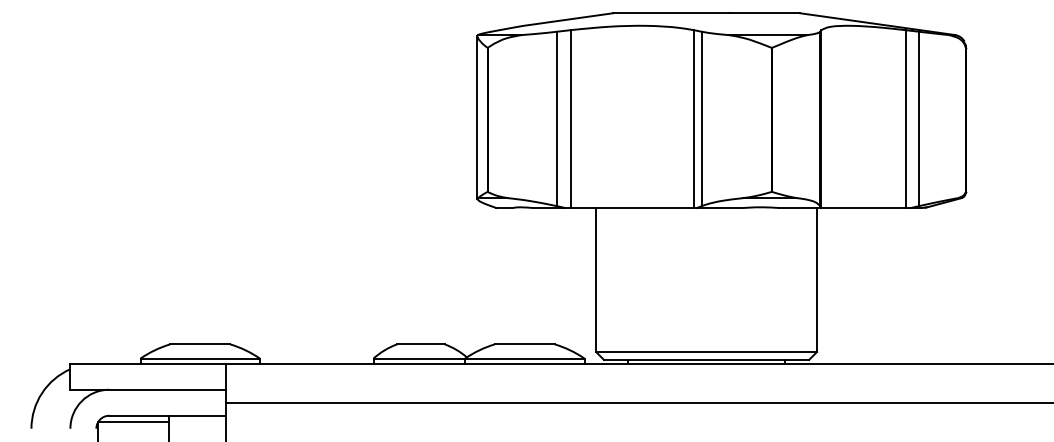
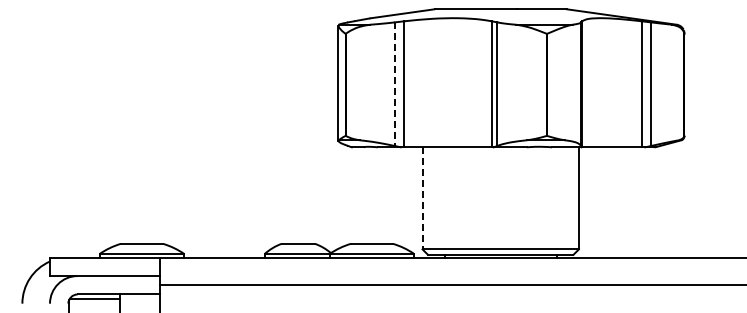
line: (556, 119) -> (394, 84), solid -> dashed
line: (596, 280) -> (422, 198), solid -> dashed

